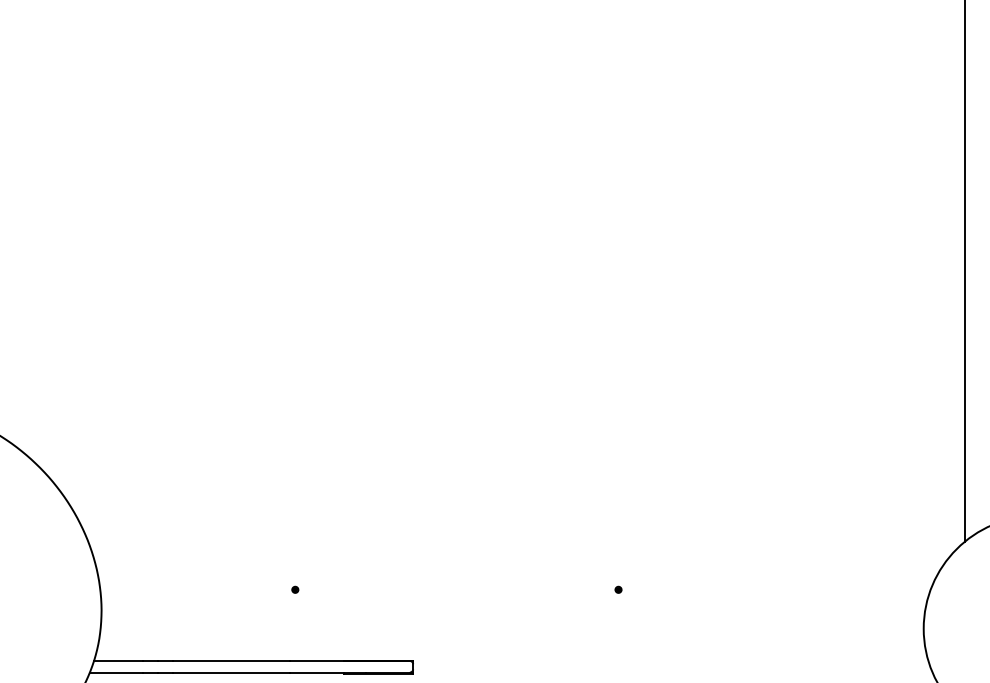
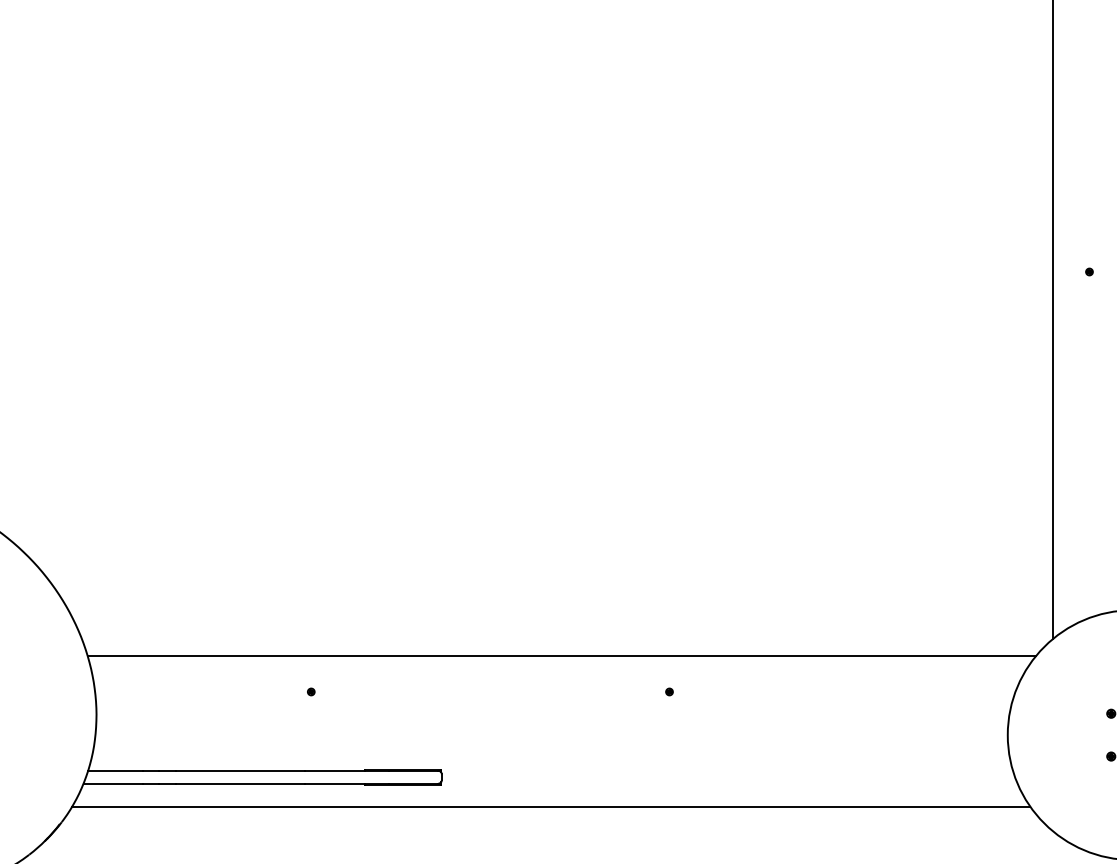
line: (521, 556) -> (561, 655), added

